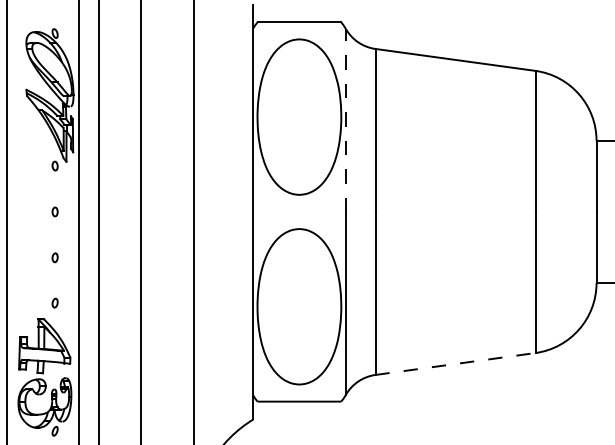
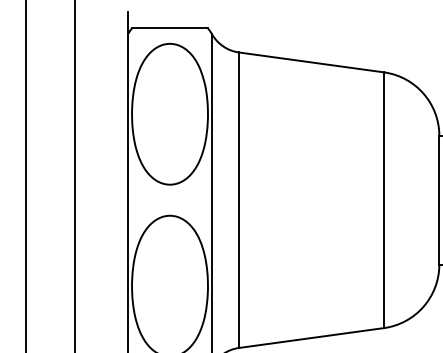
line: (345, 120) -> (211, 117), dashed -> solid
line: (455, 363) -> (311, 337), dashed -> solid

